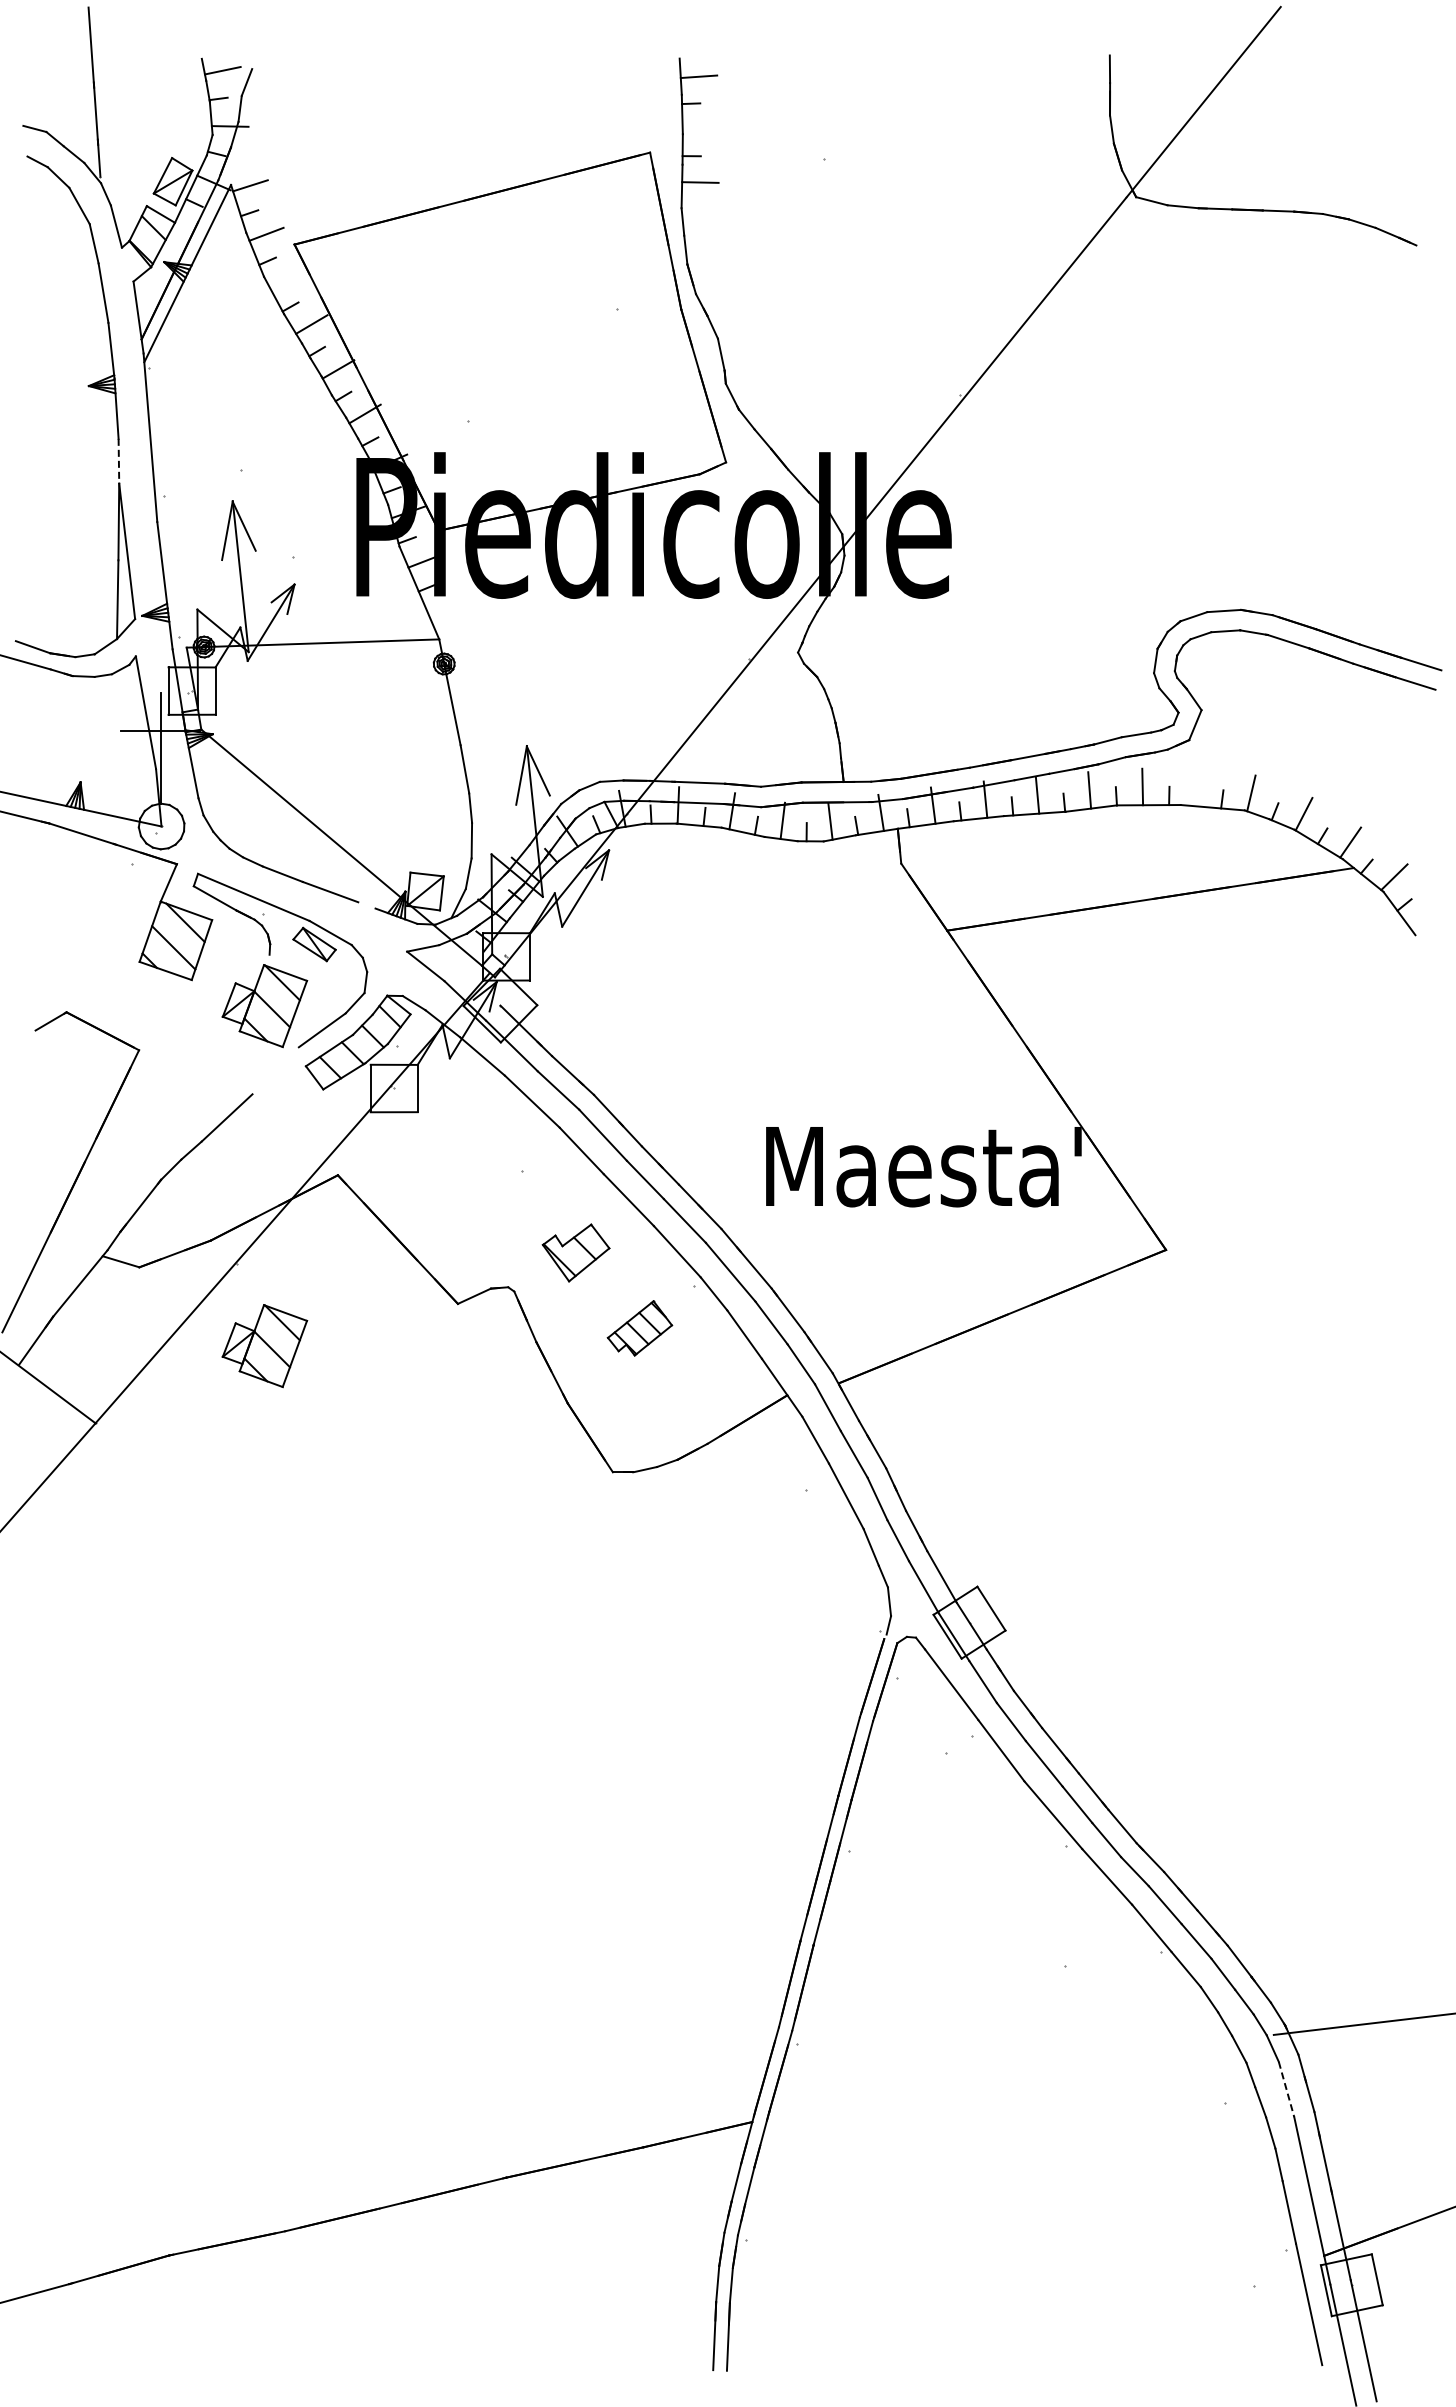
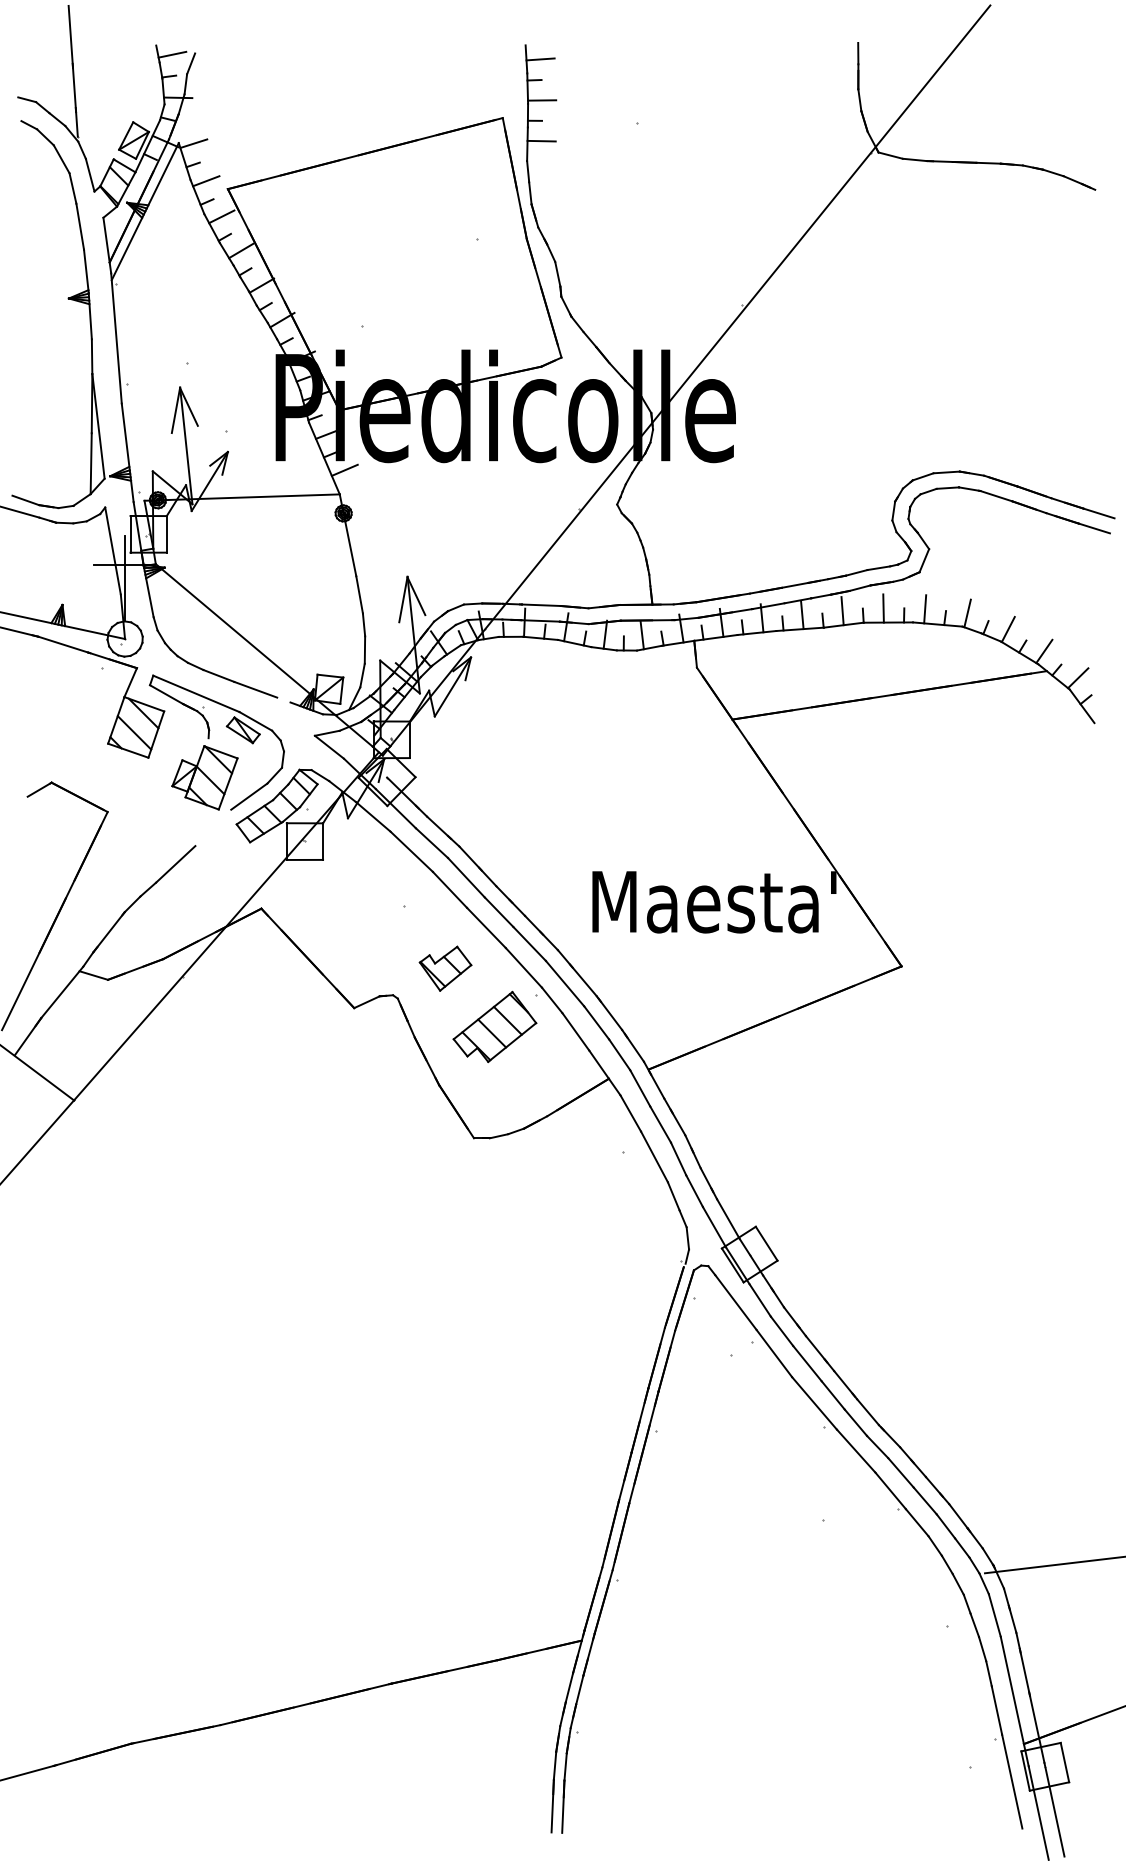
line: (700, 129) -> (541, 100), added
line: (286, 280) -> (221, 216), added
line: (118, 461) -> (91, 356), dashed -> solid
line: (445, 608) -> (344, 470), added
line: (1196, 787) -> (925, 608), added
part: (639, 1328) -> (494, 1027), size x1.67
part: (264, 1346) -> (204, 1041), removed
line: (1286, 2089) -> (994, 1615), dashed -> solid

